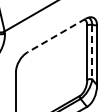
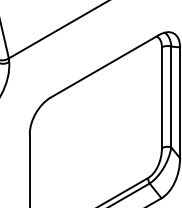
line: (56, 35) -> (104, 66), dashed -> solid
line: (92, 52) -> (171, 97), dashed -> solid

